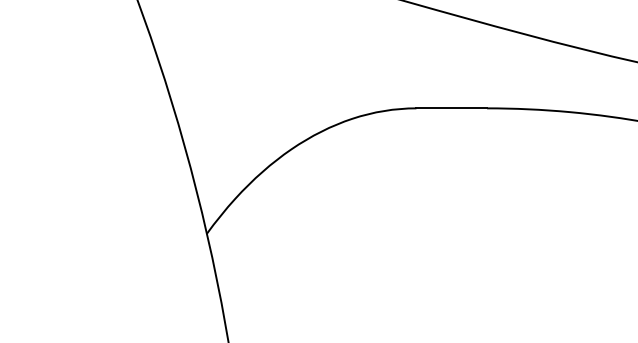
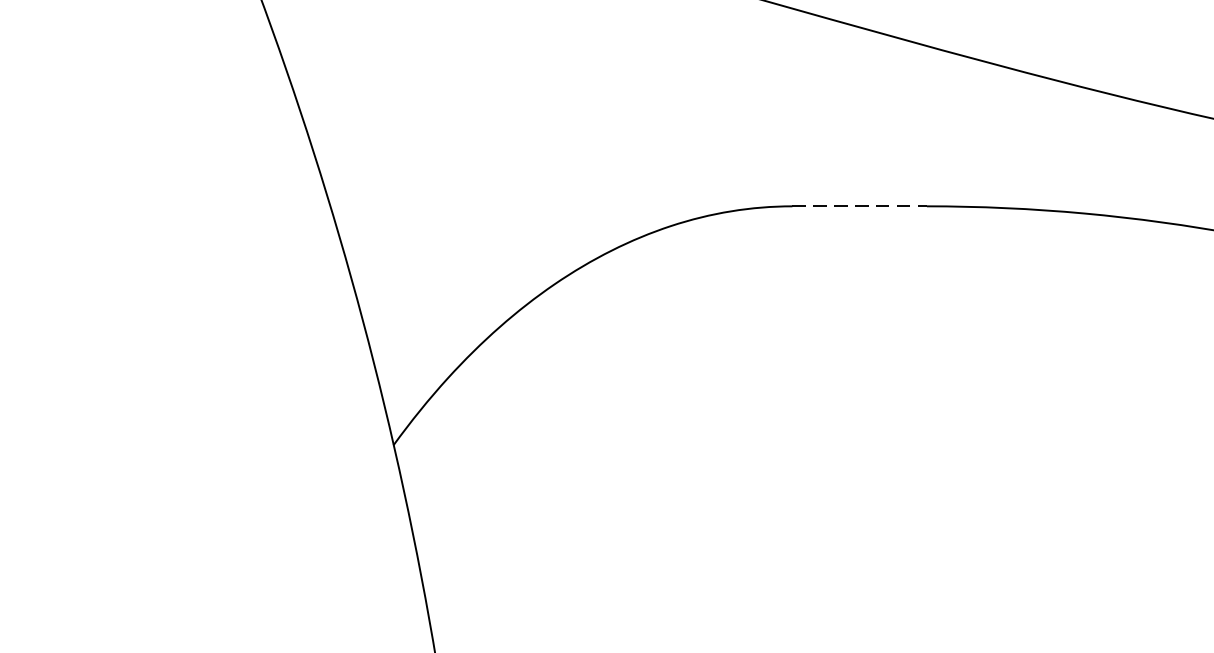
line: (452, 108) -> (861, 206), solid -> dashed

